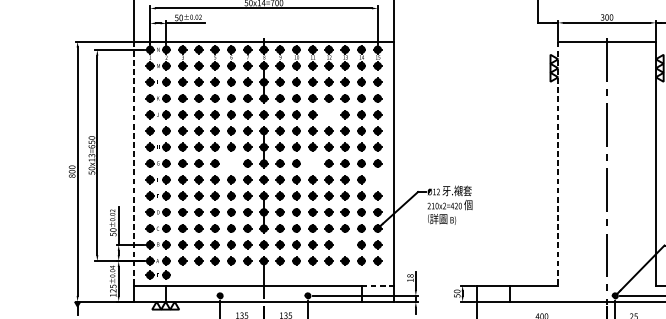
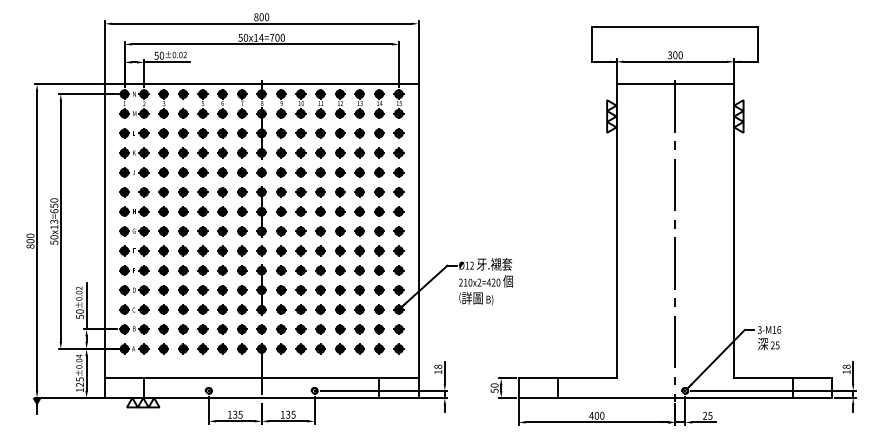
part: (329, 114) -> (340, 172), added
line: (133, 163) -> (104, 231), dashed -> solid
part: (231, 163) -> (222, 231), added
part: (312, 163) -> (320, 231), added
line: (558, 163) -> (616, 231), dashed -> solid
part: (377, 179) -> (398, 250), added
part: (345, 244) -> (359, 329), added
part: (158, 274) -> (134, 365), removed
line: (377, 285) -> (398, 378), dashed -> solid

